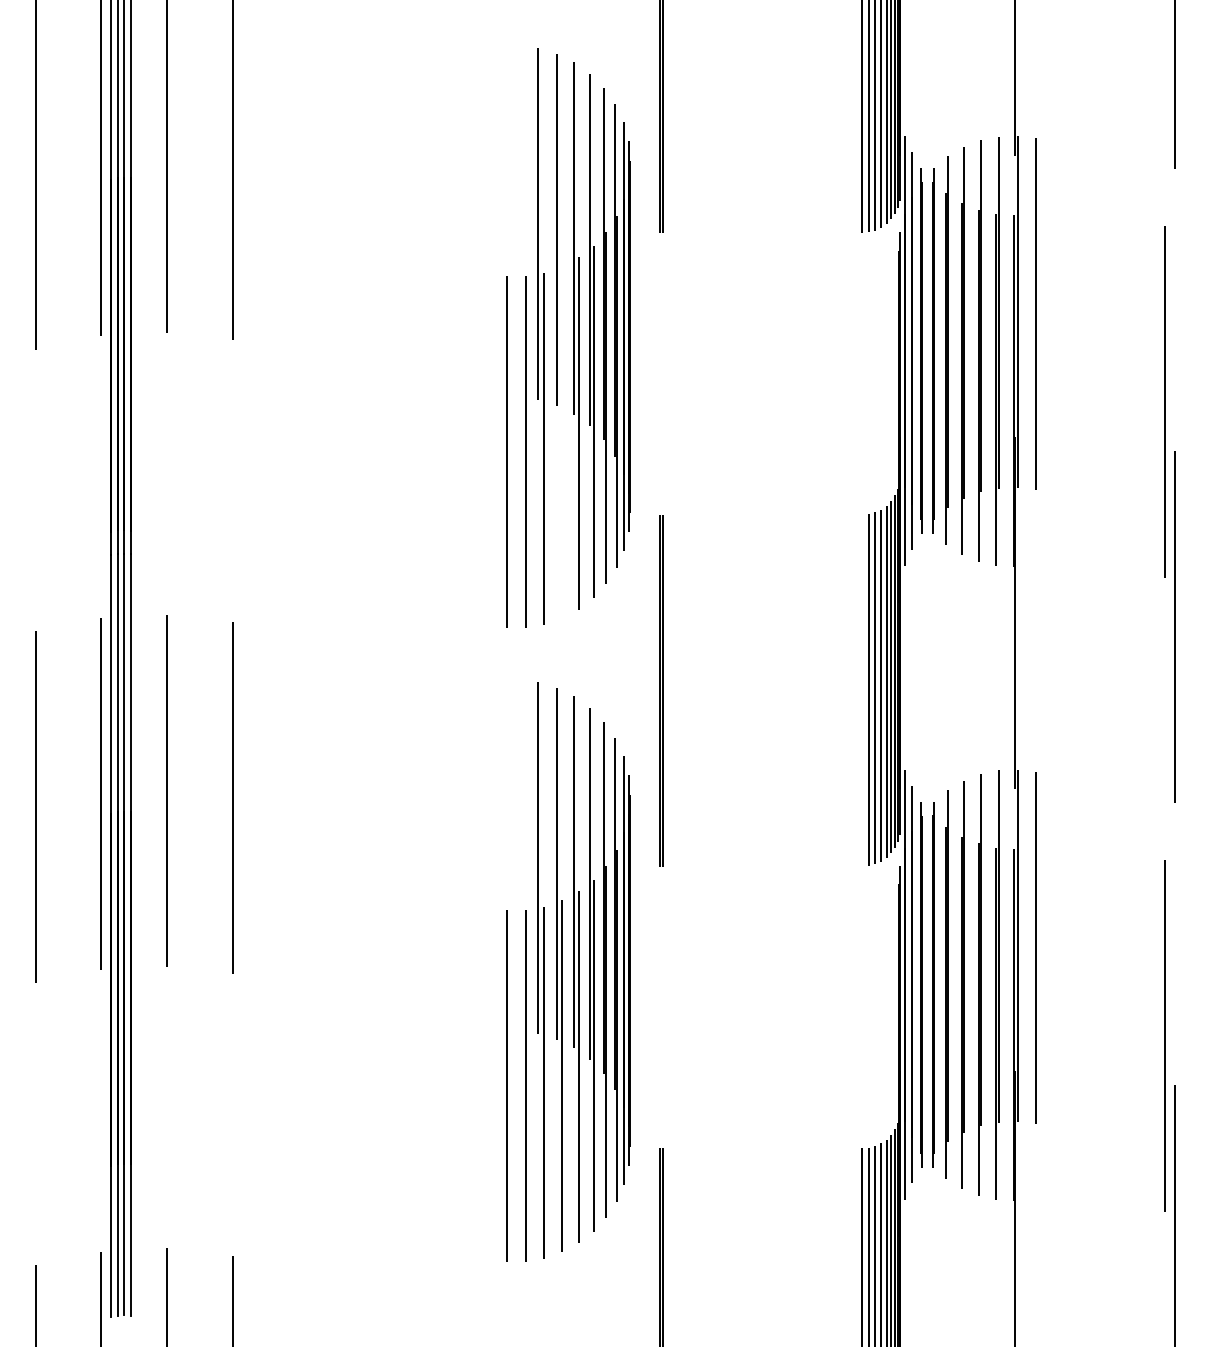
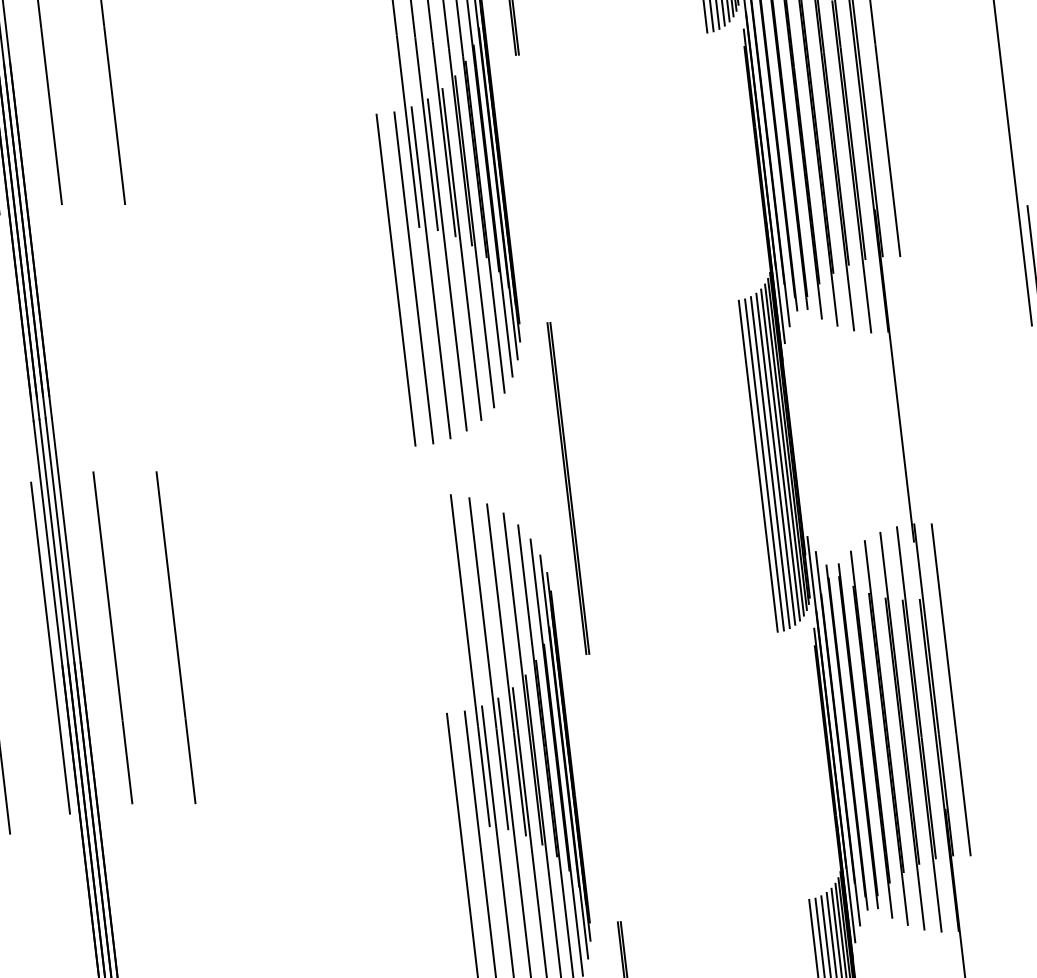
line: (562, 442) -> (447, 264), added
line: (861, 690) -> (757, 466), added

